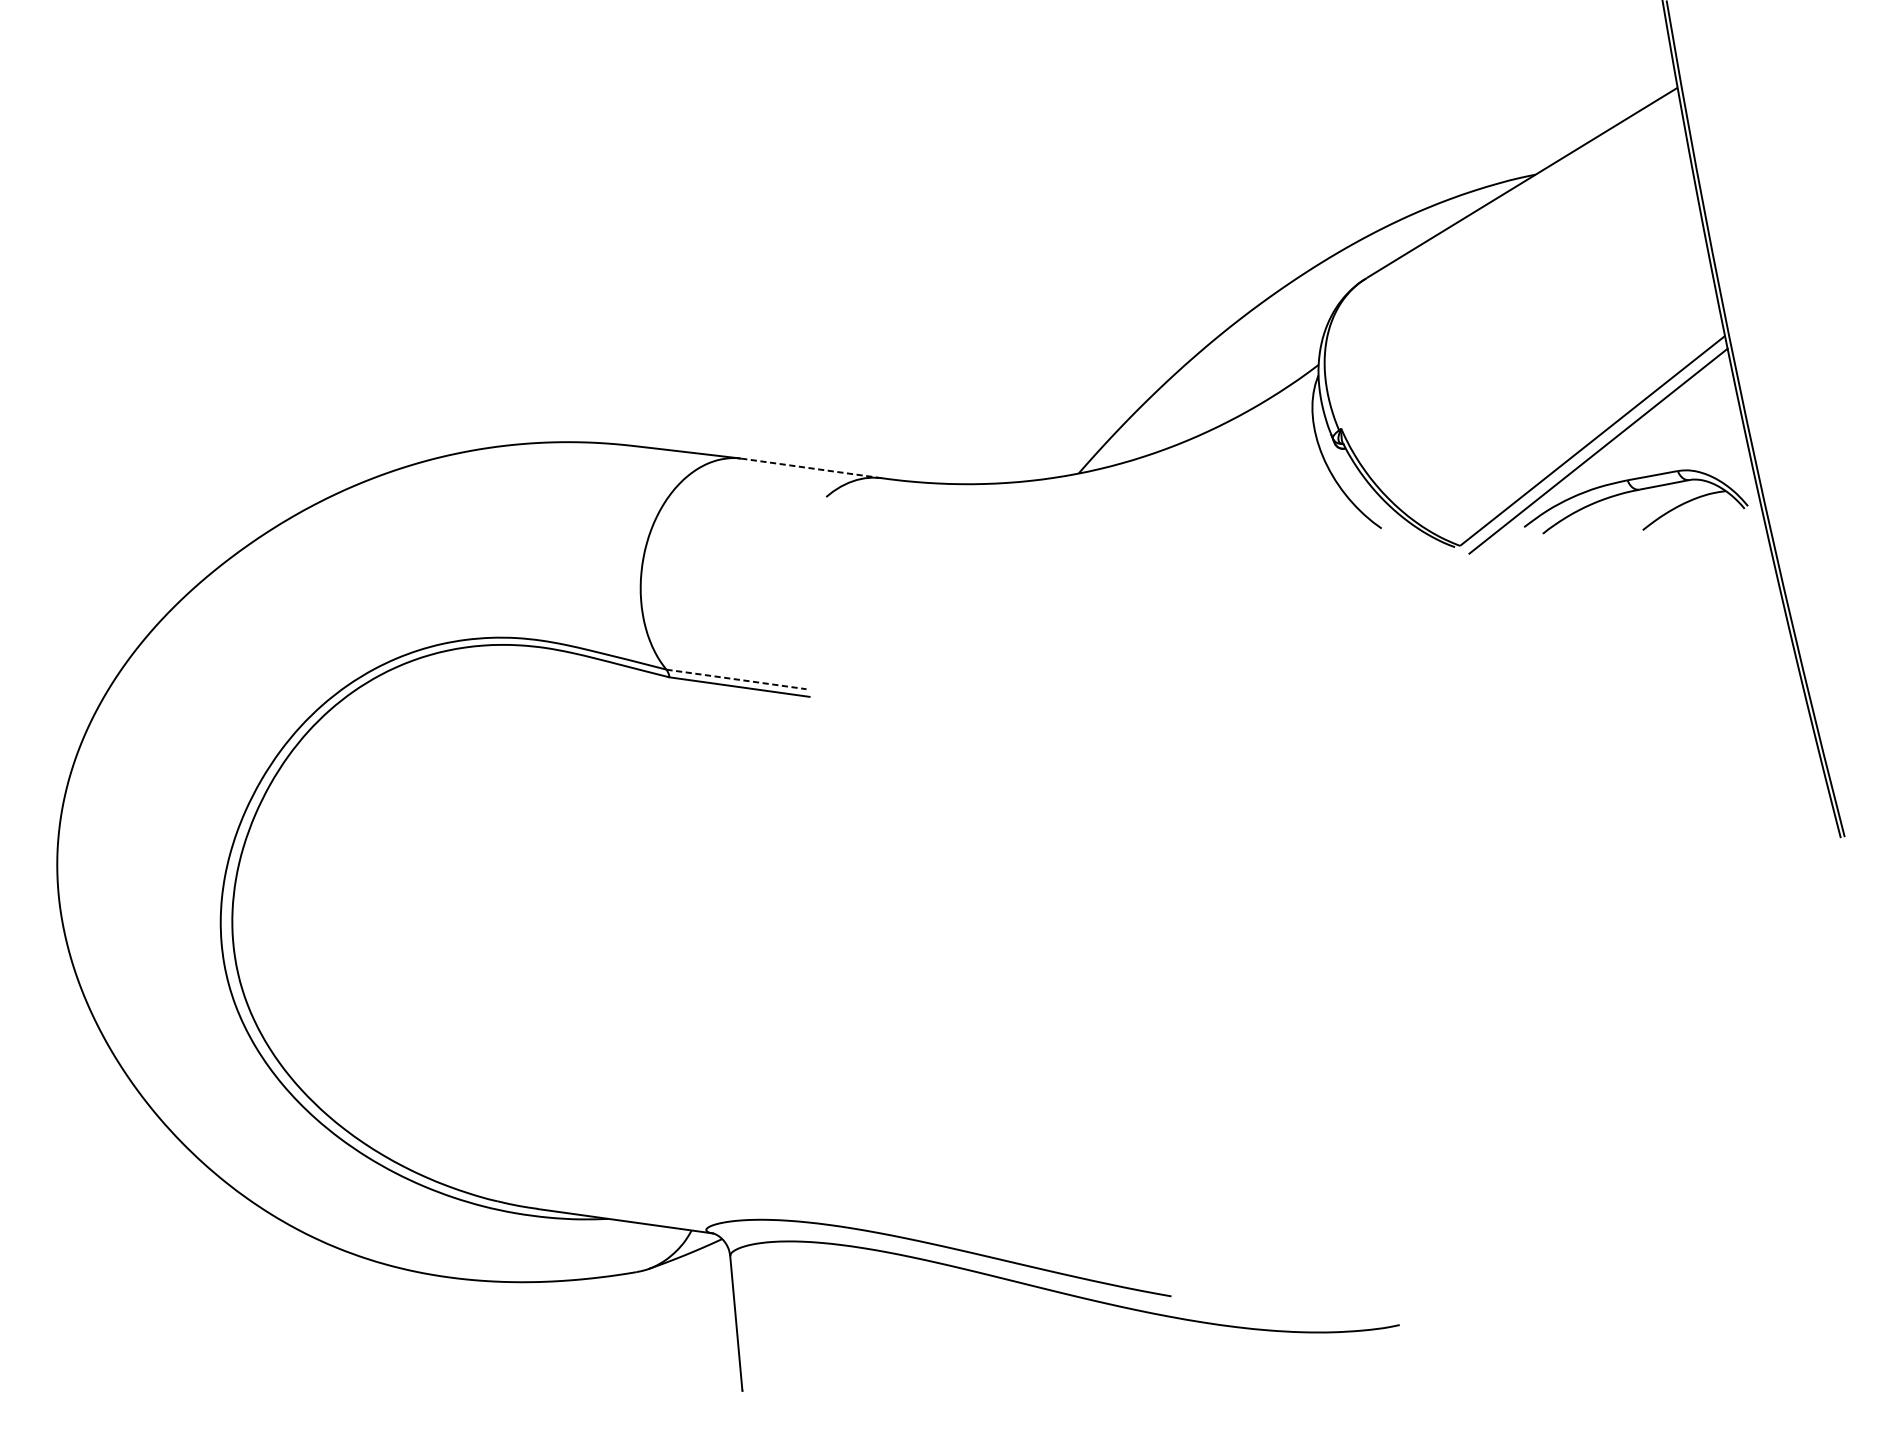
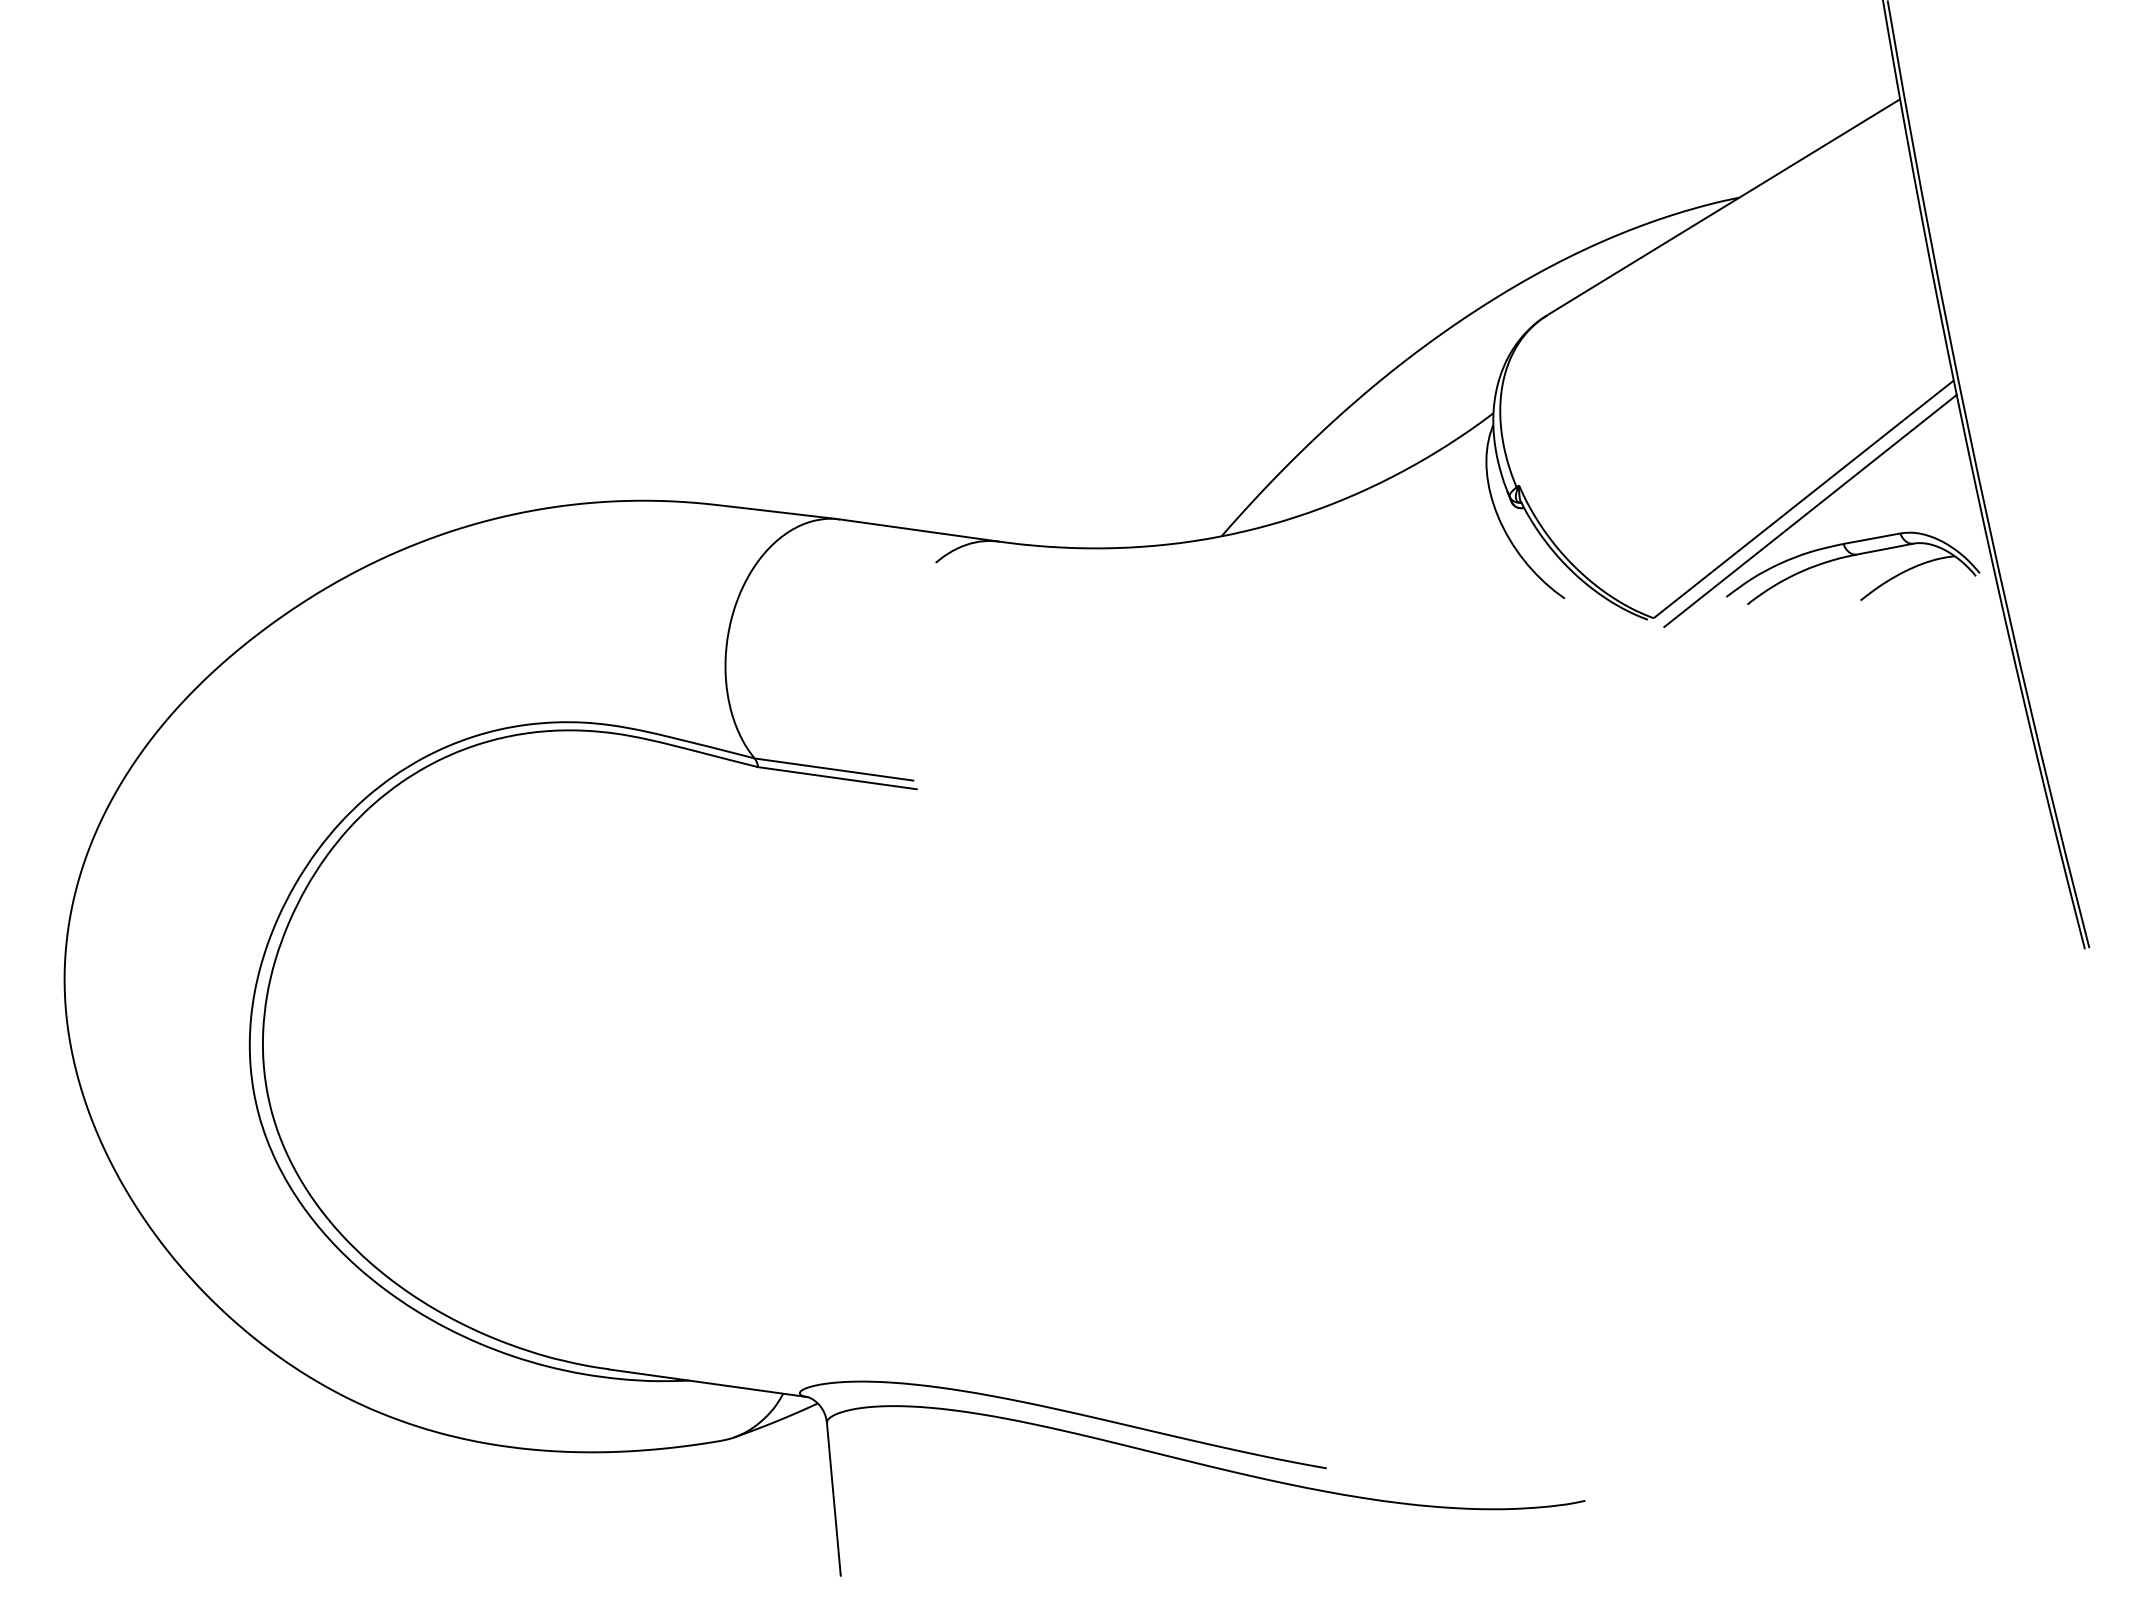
line: (811, 468) -> (918, 530), dashed -> solid
line: (736, 679) -> (834, 769), dashed -> solid

